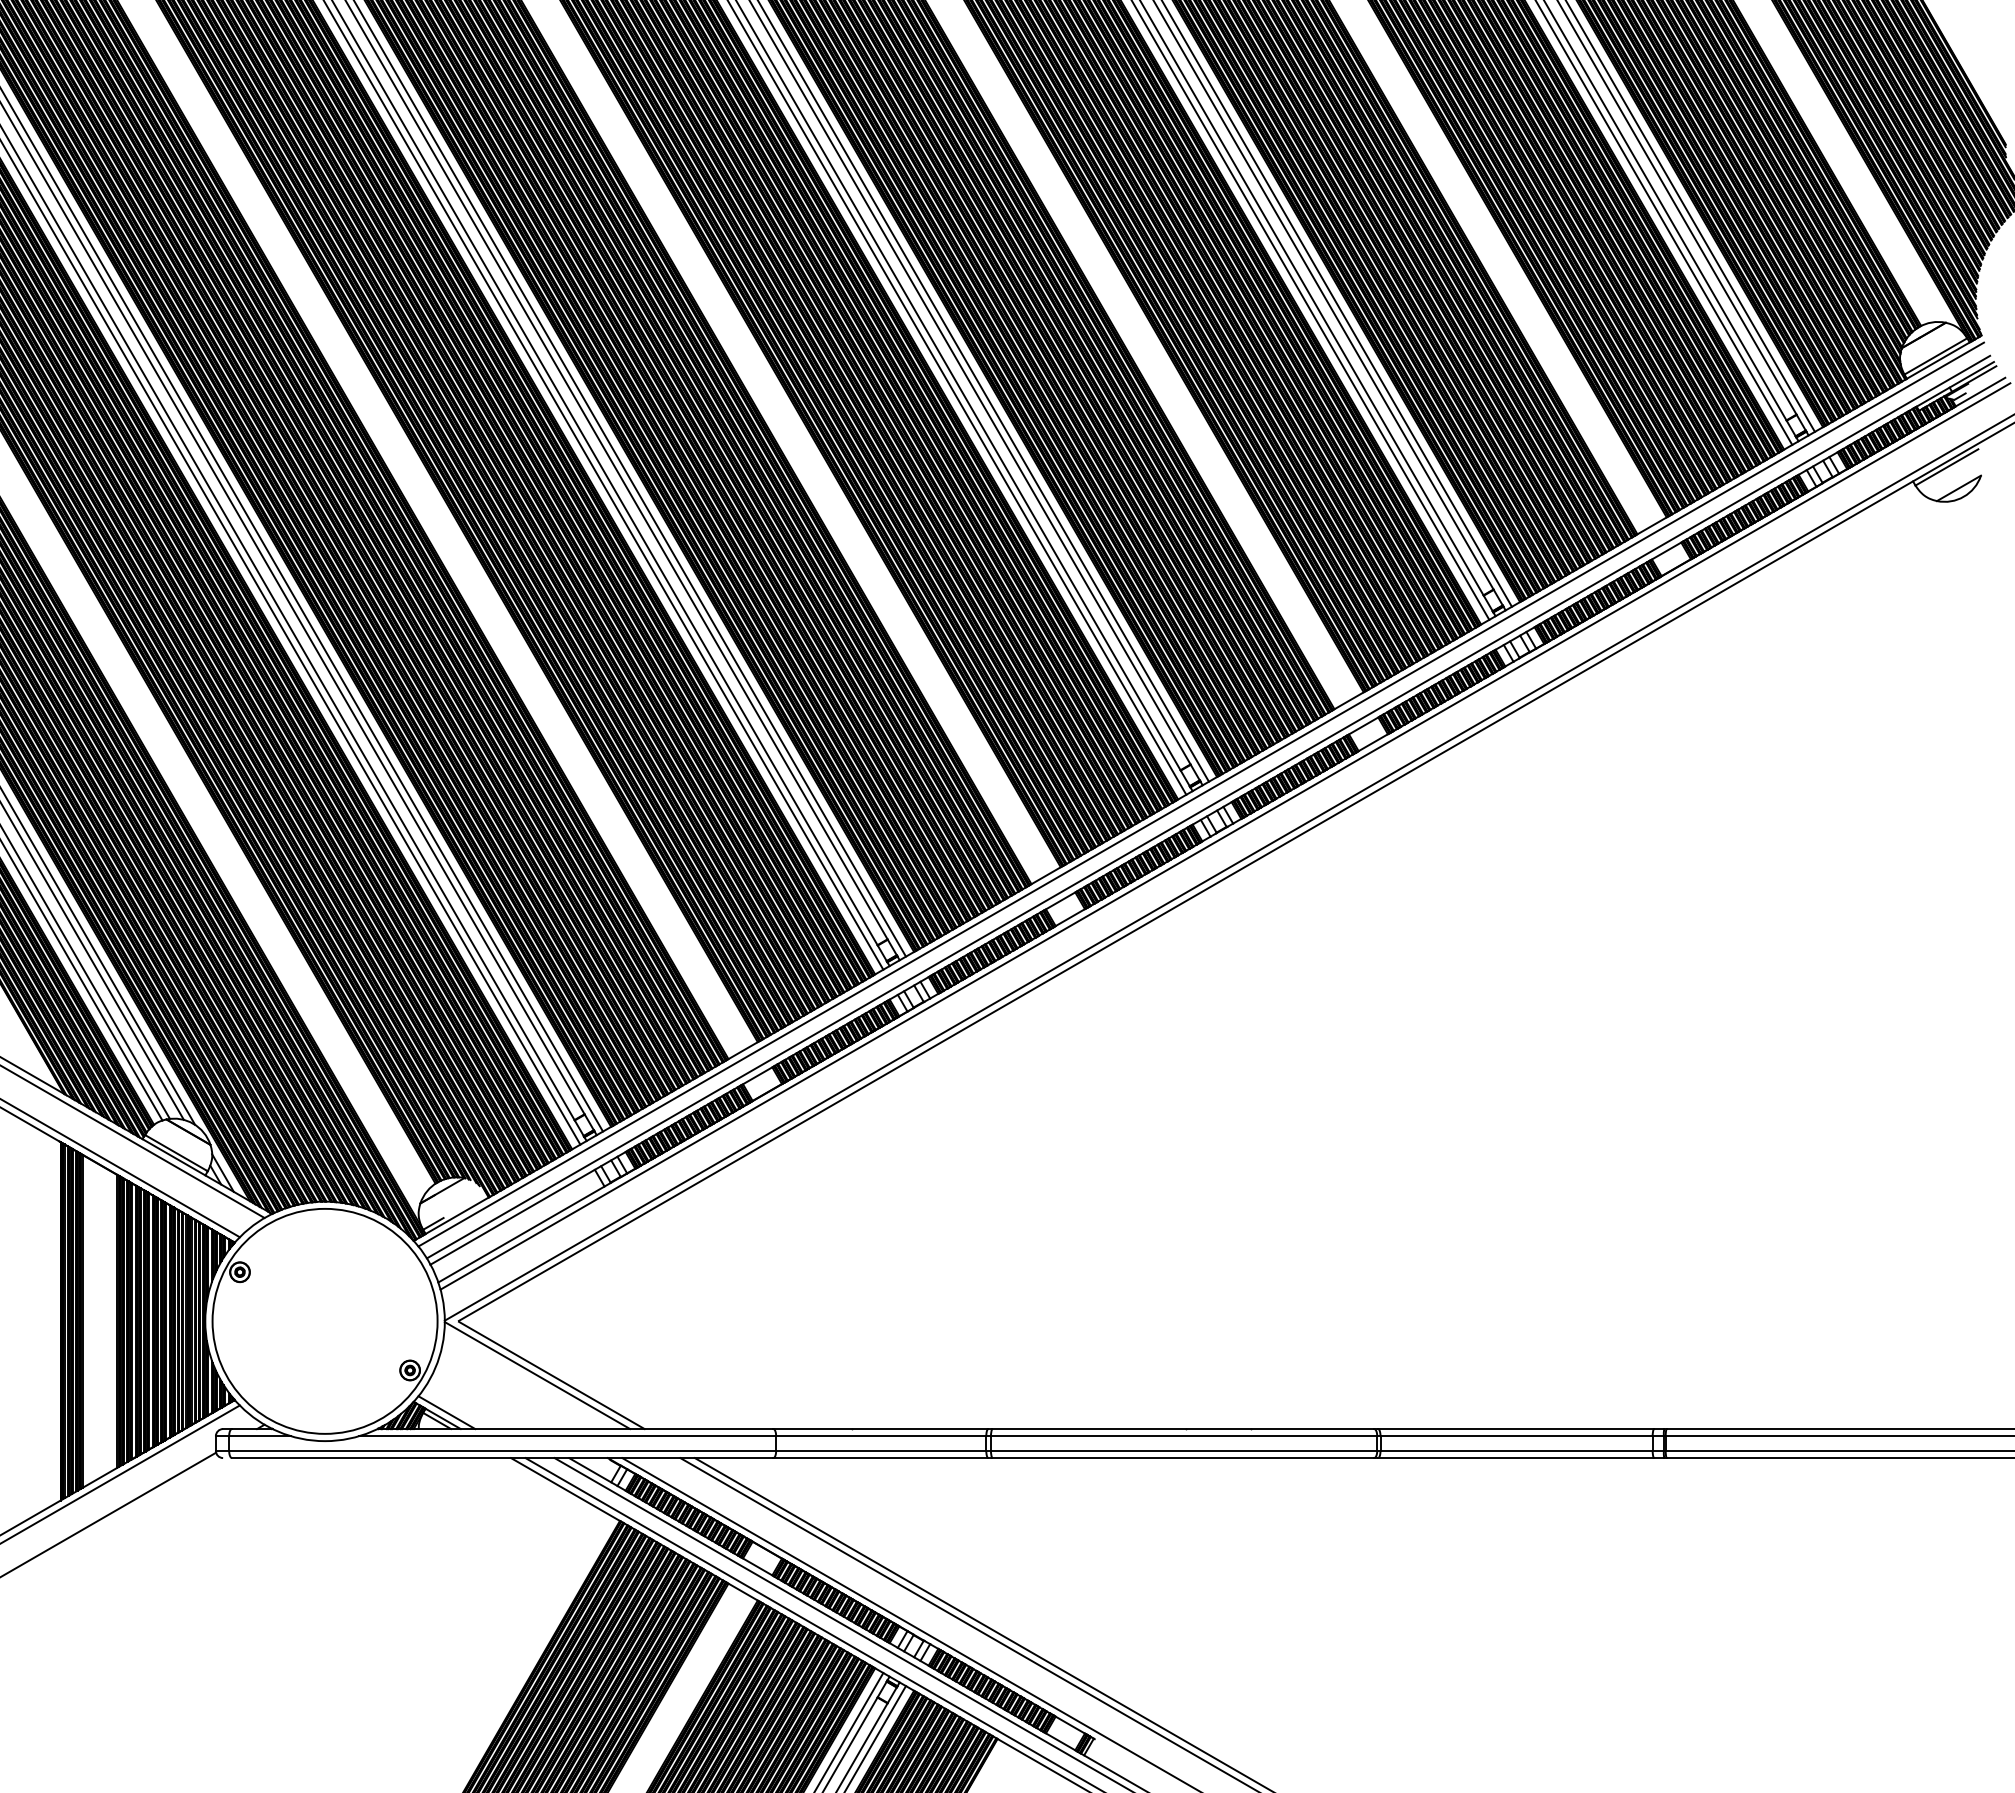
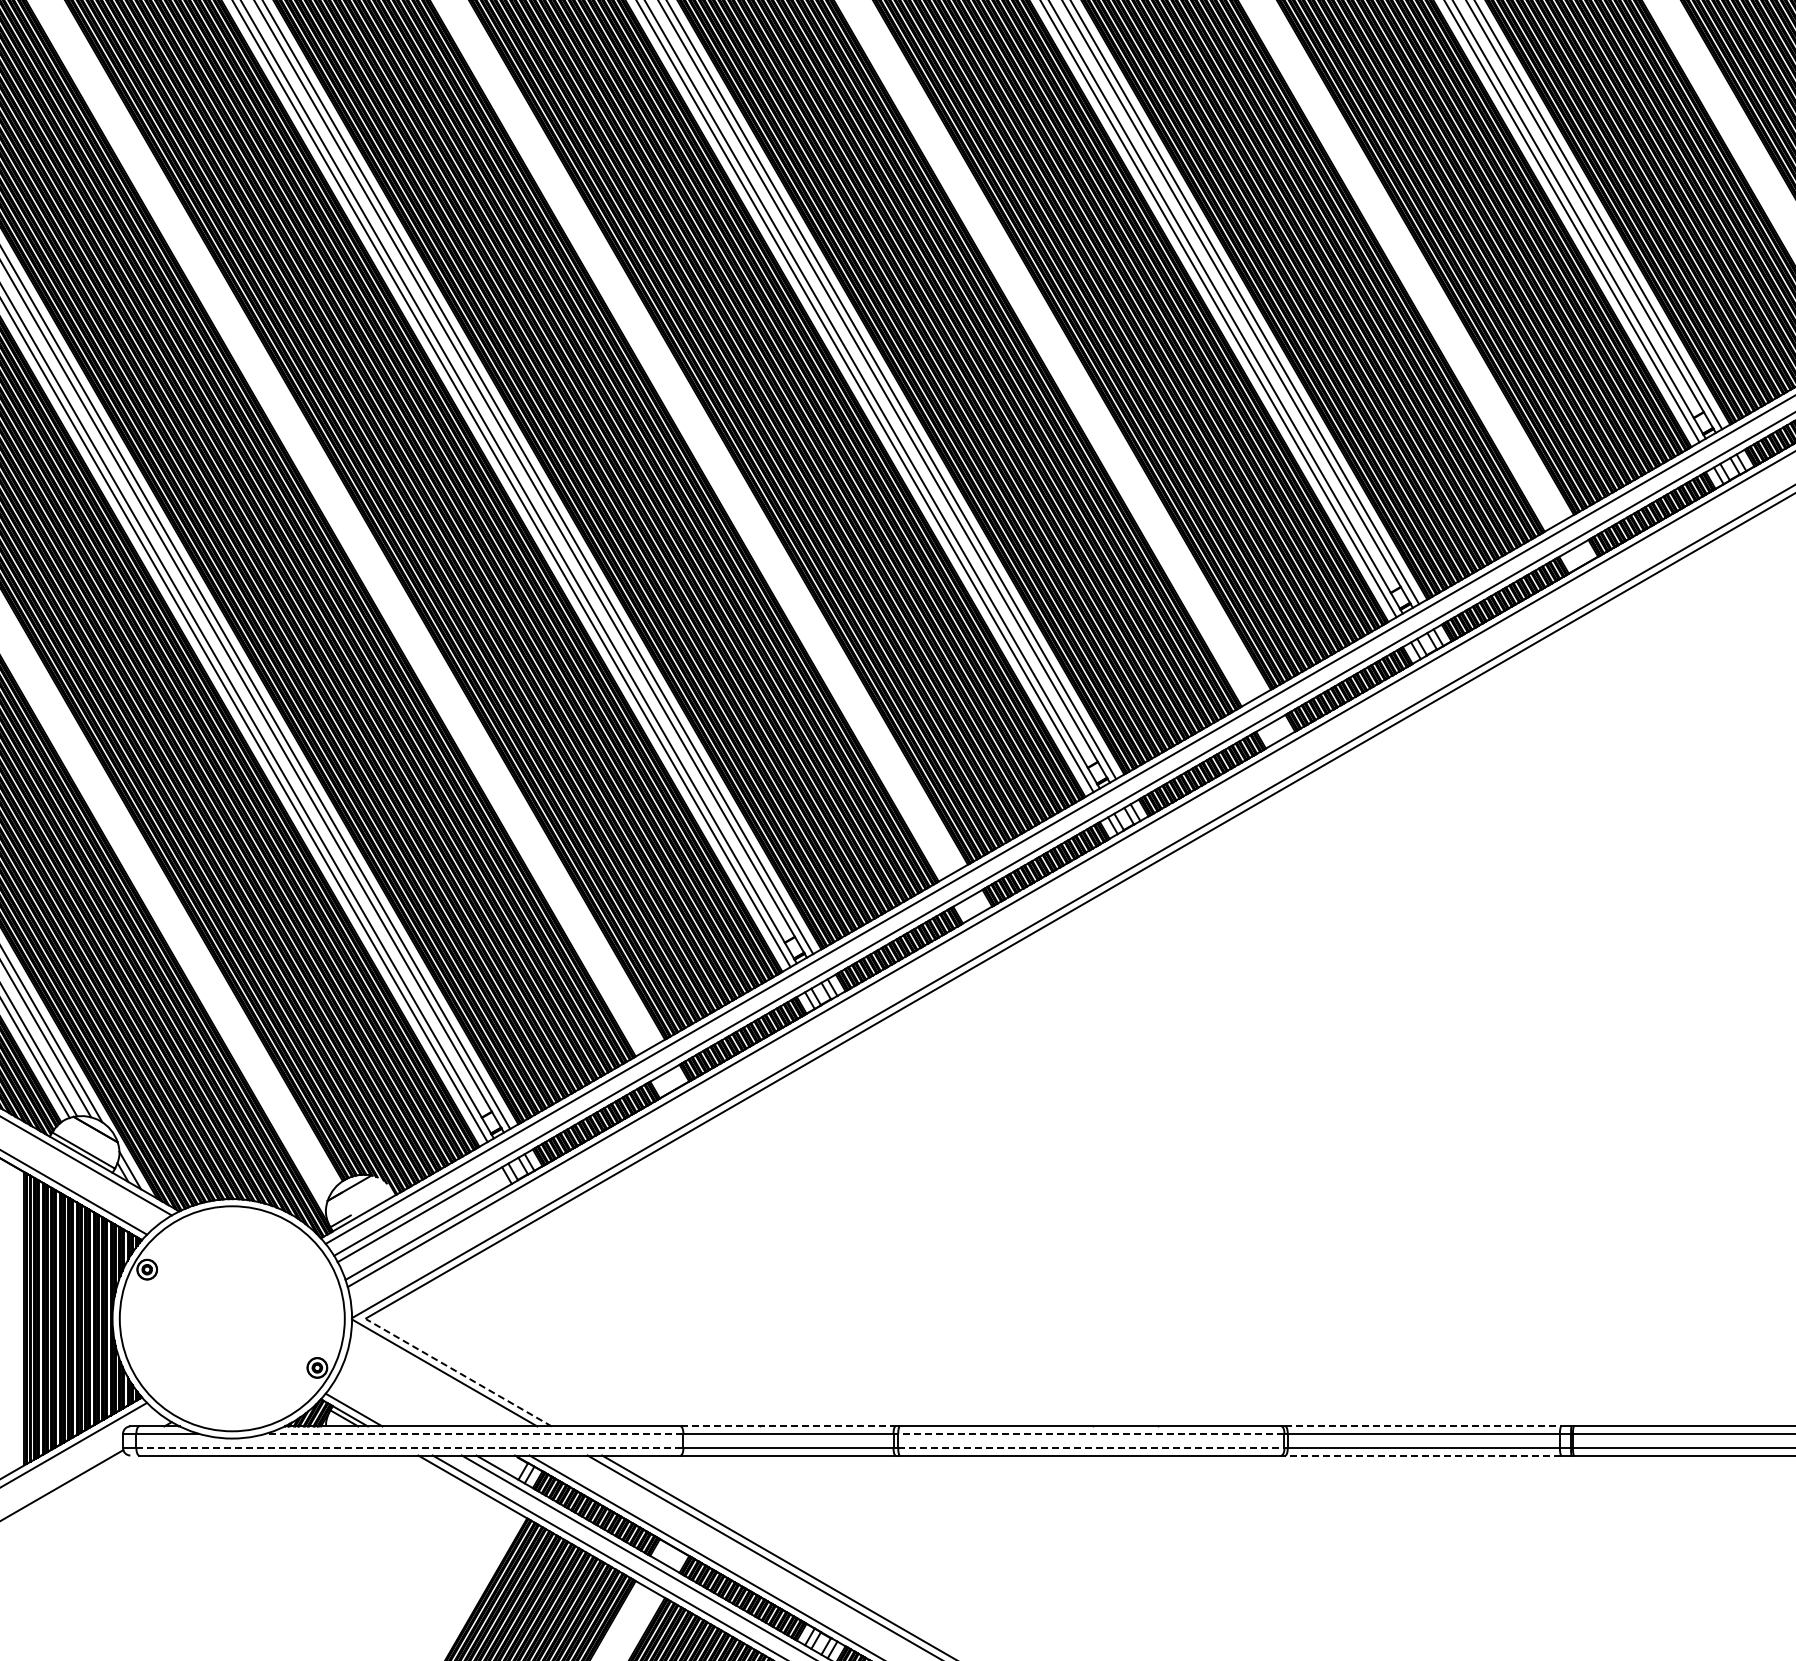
line: (551, 1375) -> (458, 1372), solid -> dashed
line: (881, 1429) -> (788, 1426), solid -> dashed
line: (1516, 1429) -> (1423, 1426), solid -> dashed
line: (567, 1436) -> (474, 1433), solid -> dashed
line: (1183, 1436) -> (1090, 1433), solid -> dashed
line: (502, 1450) -> (409, 1447), solid -> dashed
line: (1184, 1450) -> (1091, 1447), solid -> dashed
line: (1516, 1458) -> (1423, 1455), solid -> dashed

